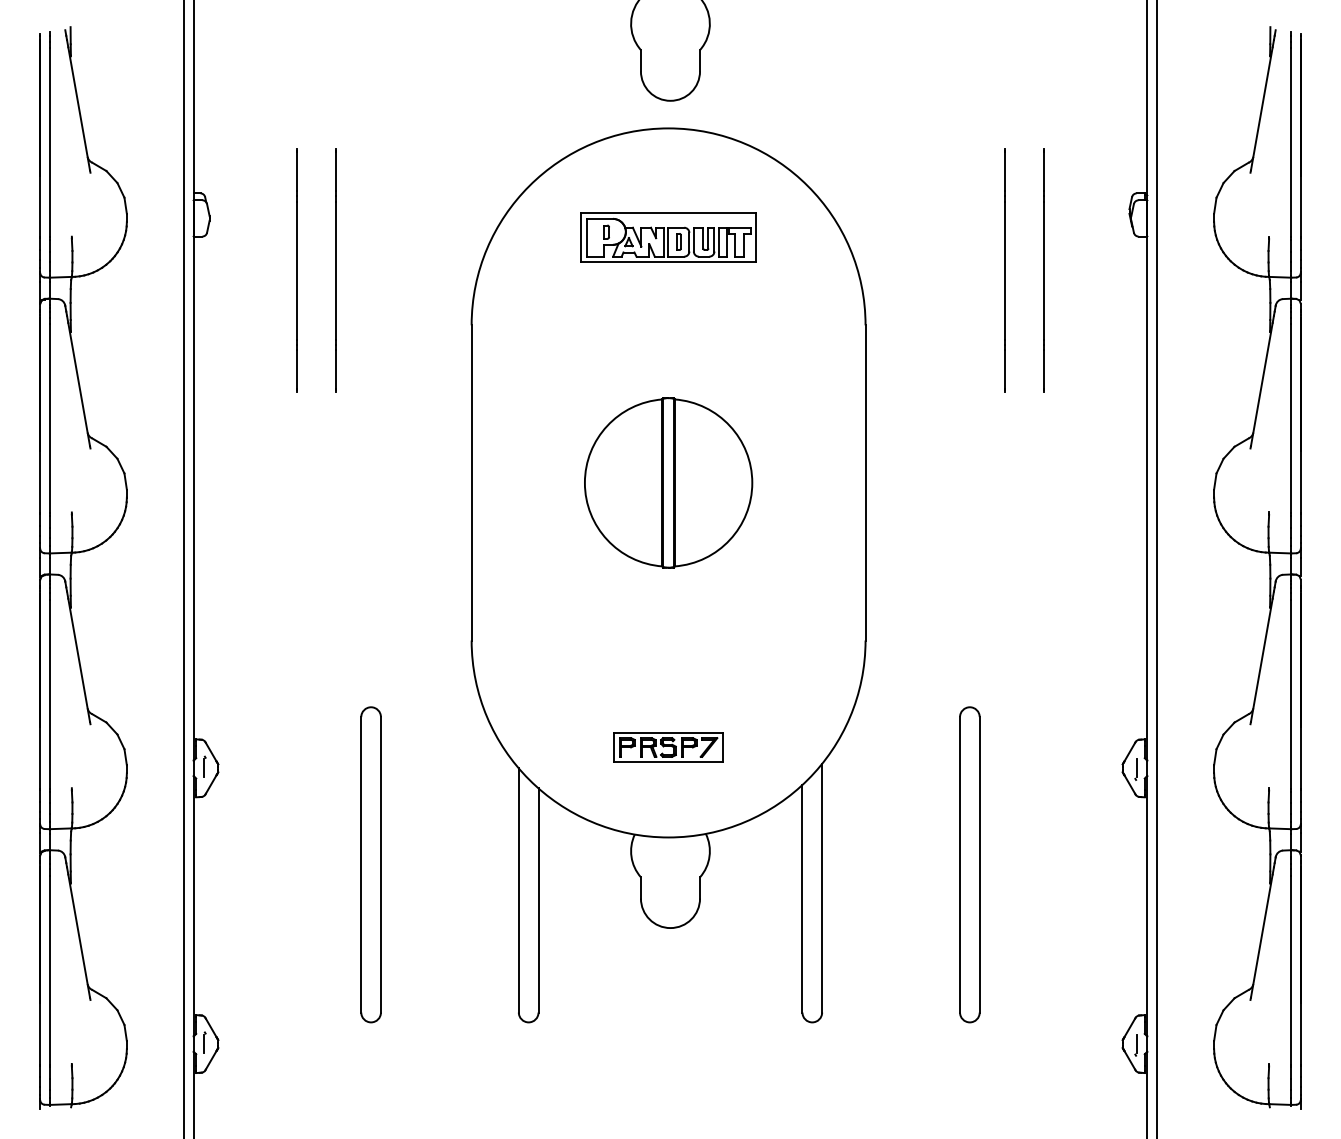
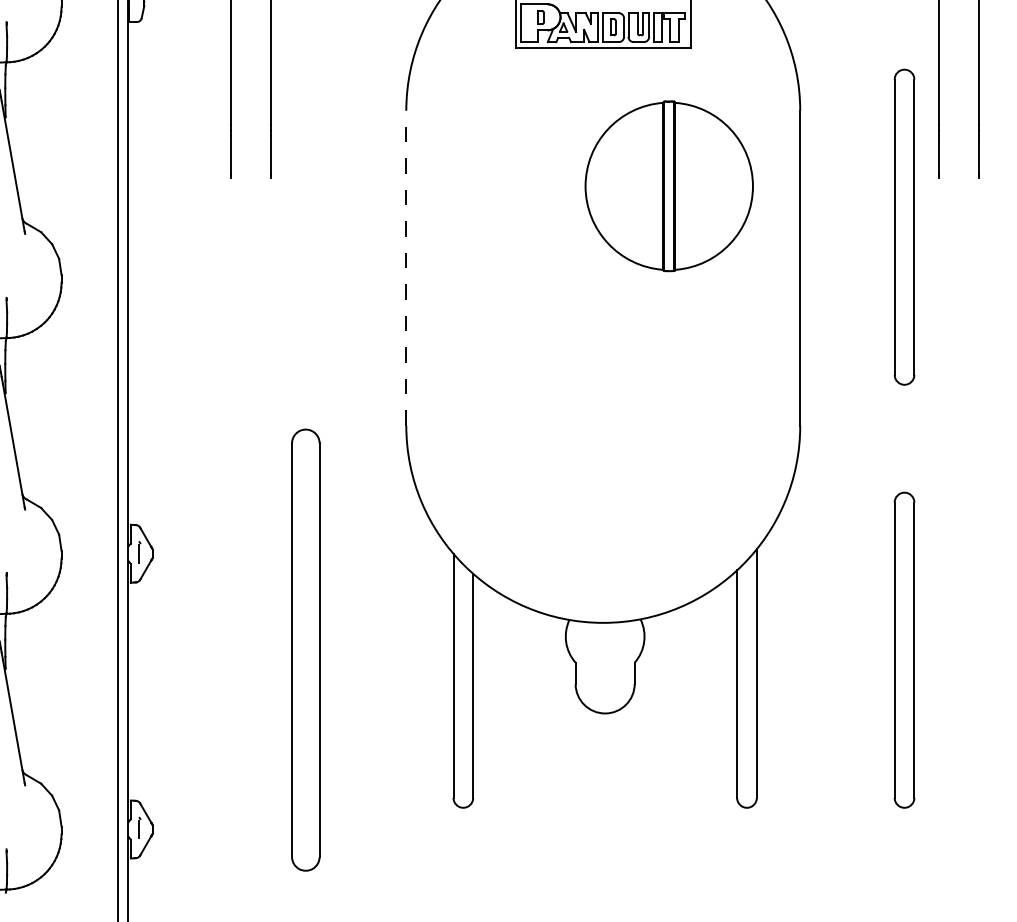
part: (969, 441) -> (904, 226), added
line: (471, 482) -> (406, 267), solid -> dashed
part: (668, 482) -> (669, 185), moved
part: (668, 747) -> (603, 532), removed
part: (370, 864) -> (305, 649), size x1.4

